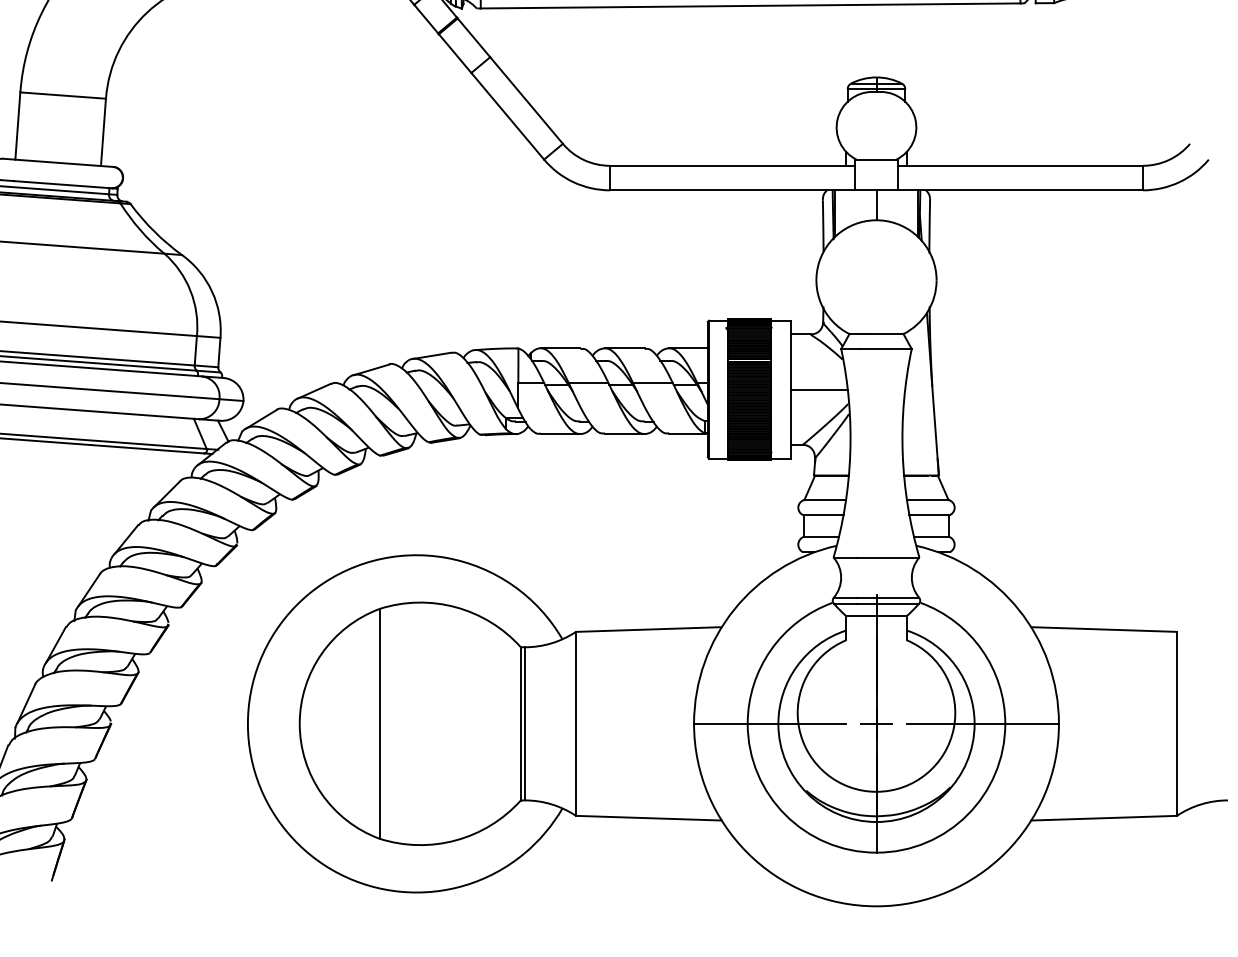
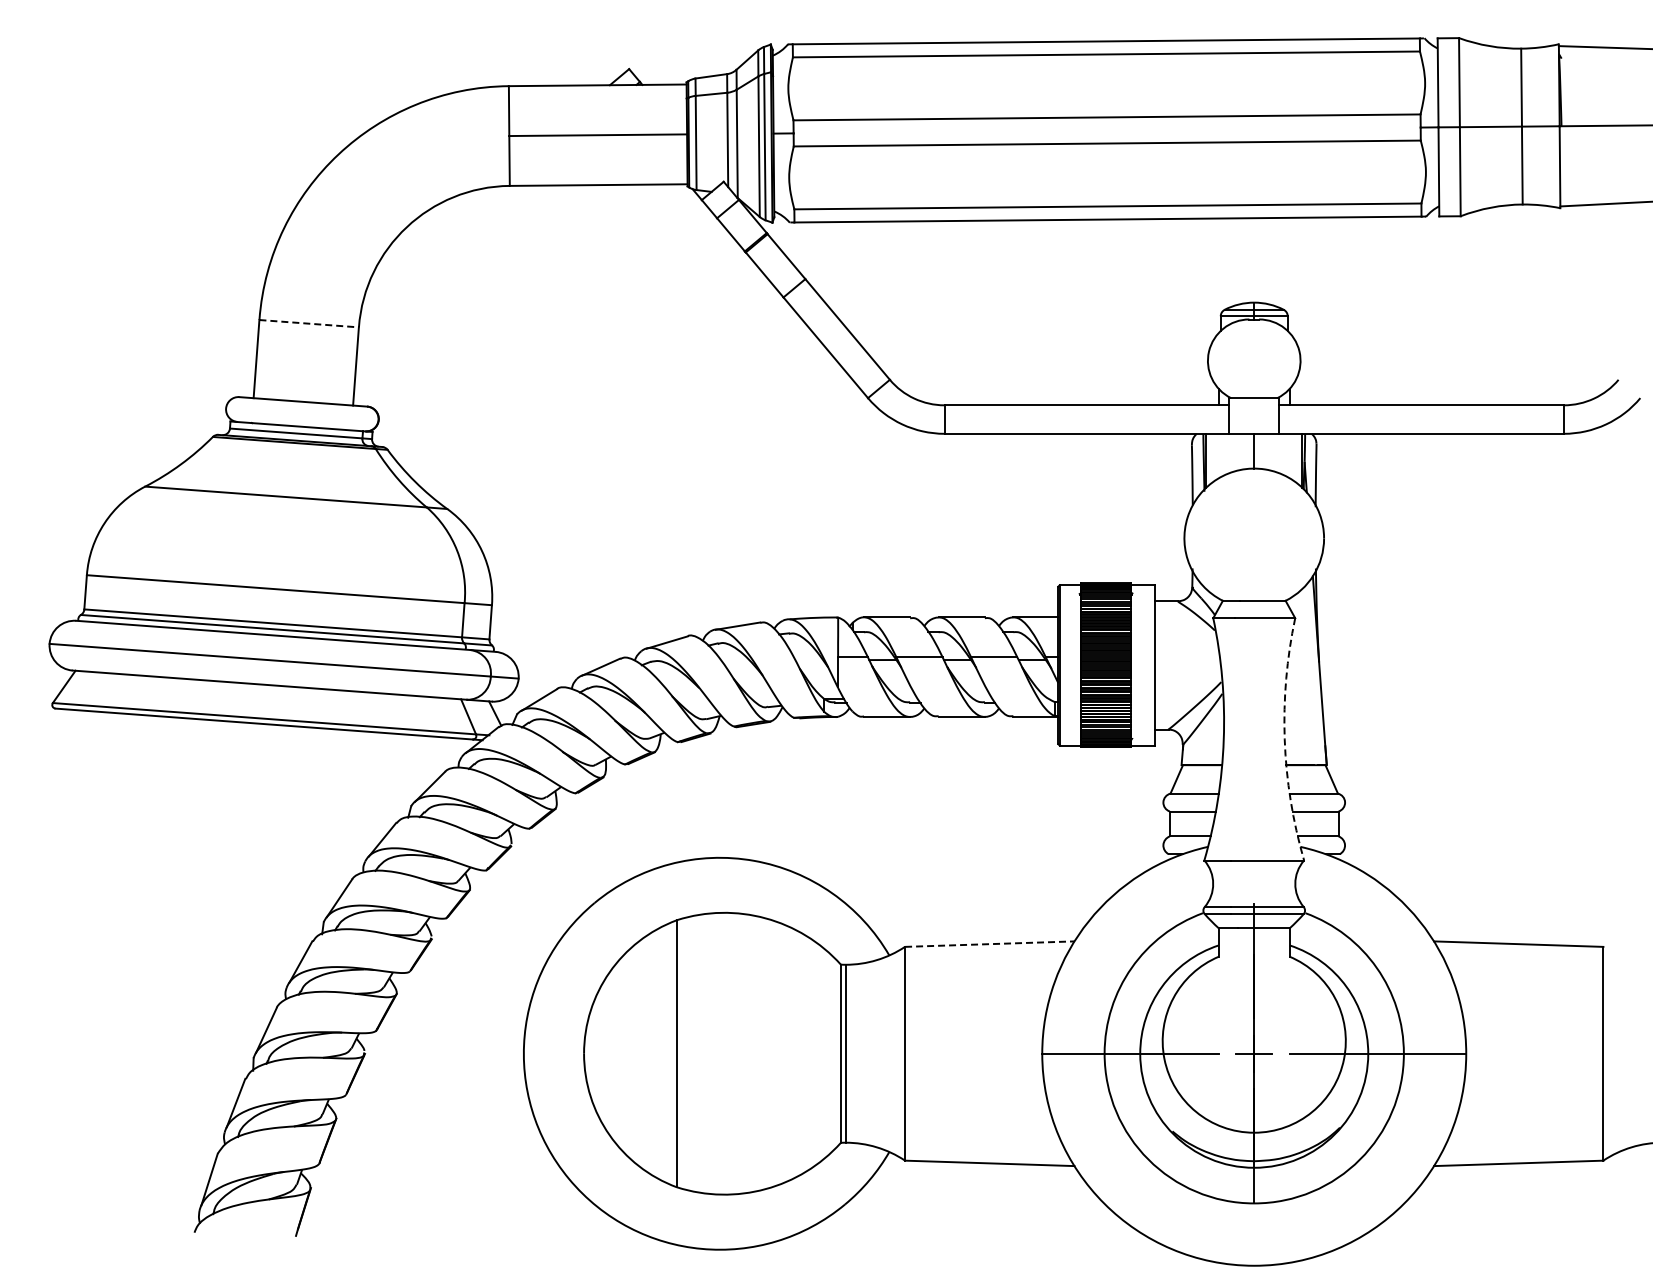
line: (63, 95) -> (309, 323), solid -> dashed
line: (819, 389) -> (1187, 665), removed
arc: (902, 453) -> (1284, 739), solid -> dashed
line: (648, 629) -> (989, 944), solid -> dashed

